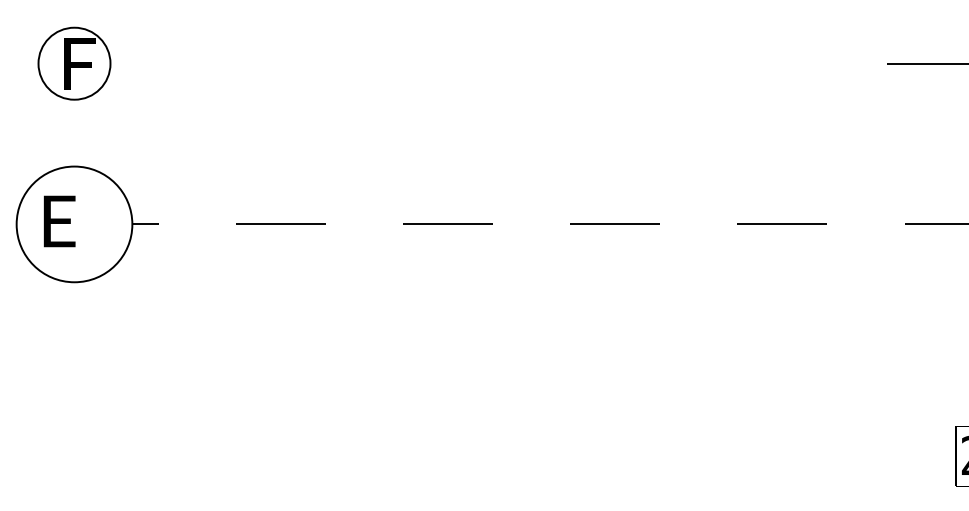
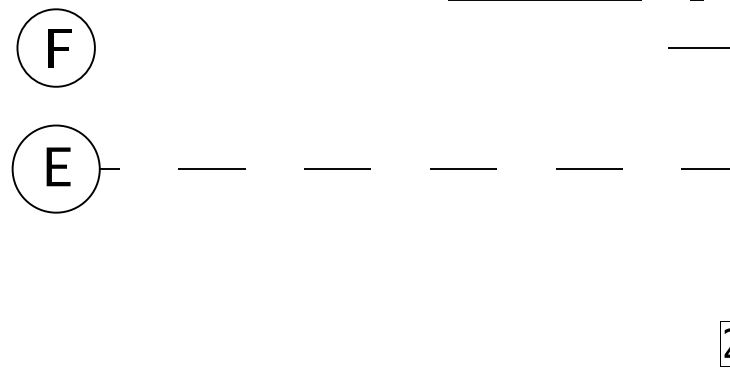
circle: (74, 63) -> (56, 47), size x1.43
text: (59, 221) -> (58, 166), moved

